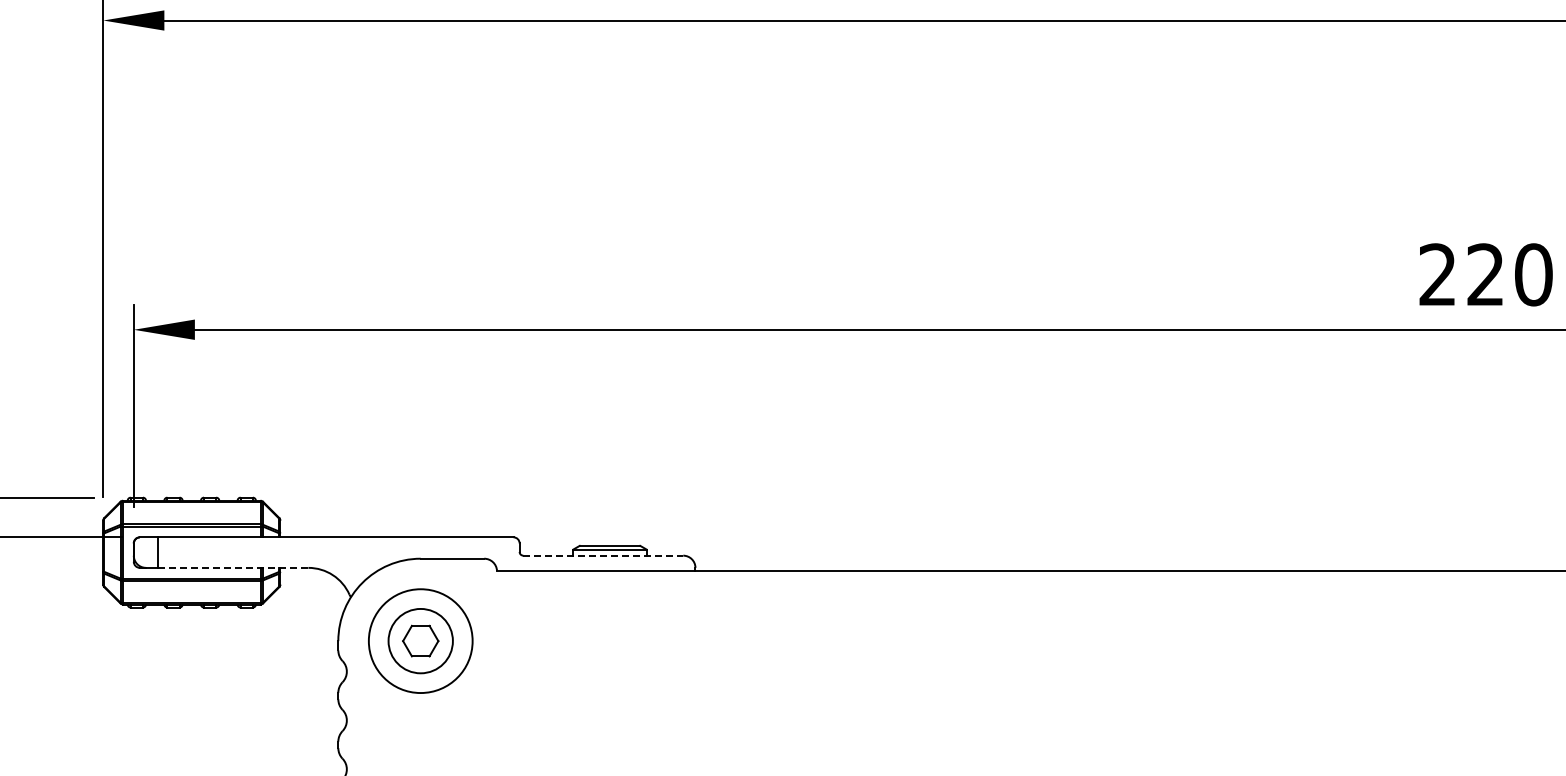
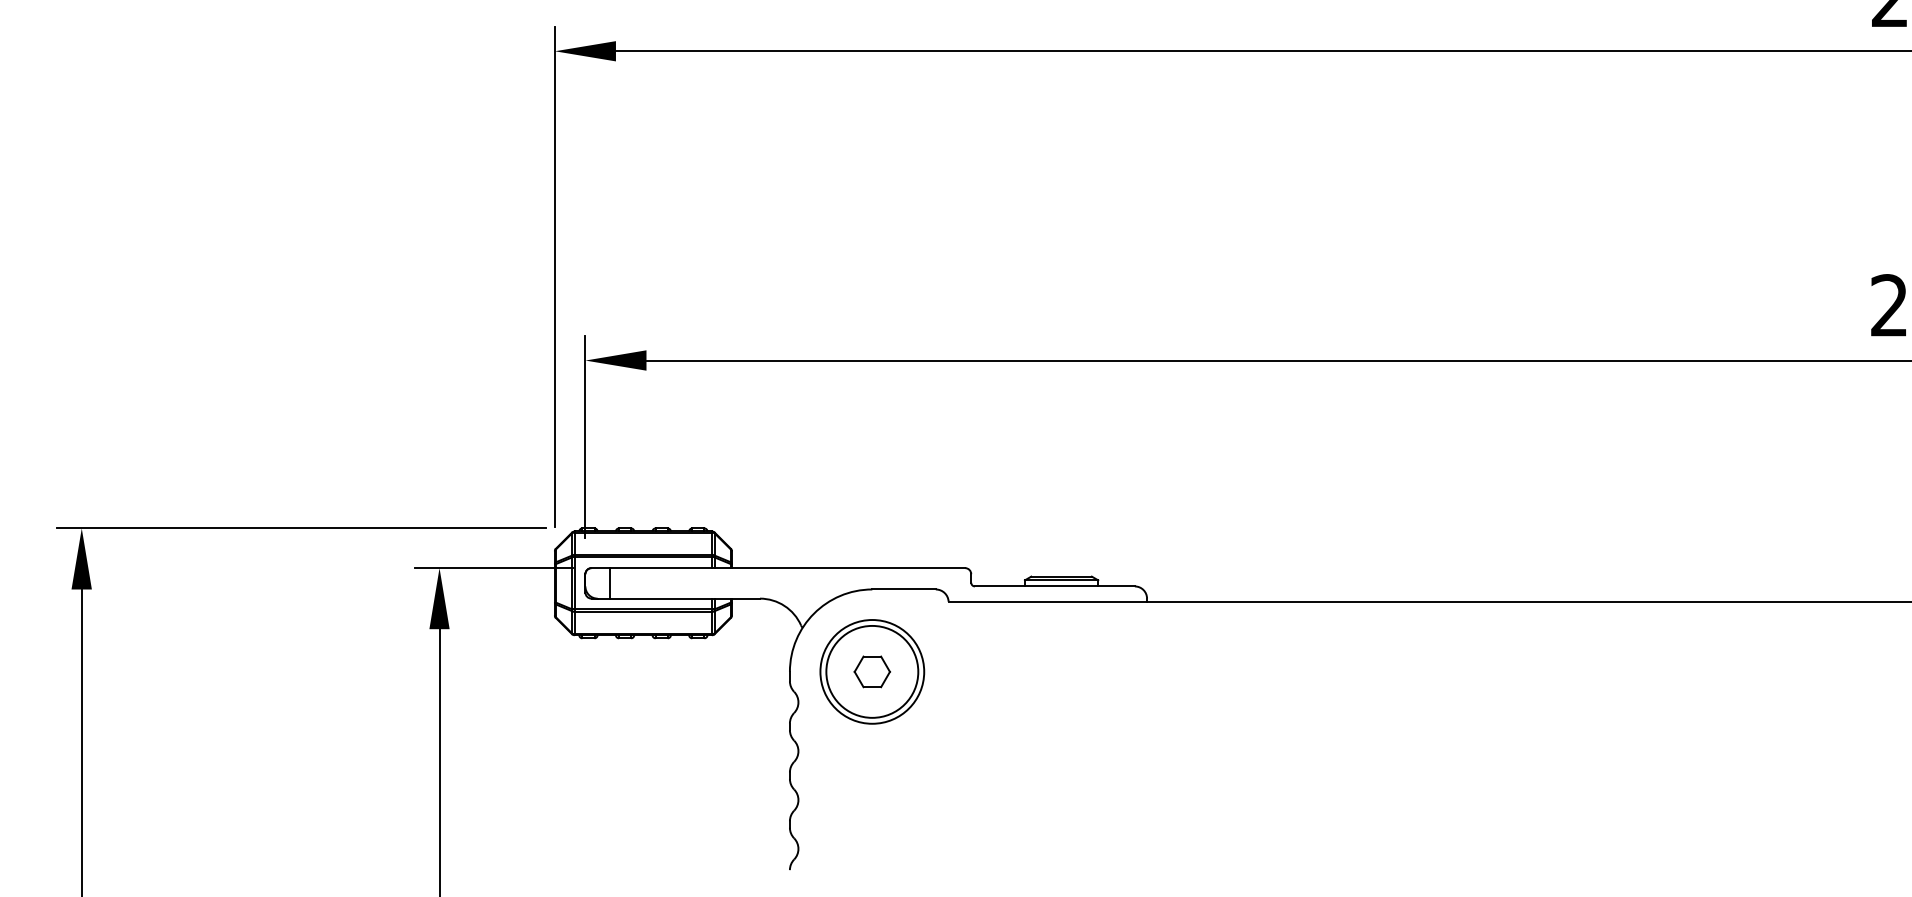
line: (602, 555) -> (1054, 586), dashed -> solid
line: (232, 567) -> (684, 598), dashed -> solid
circle: (420, 640) -> (872, 671), size x1.43

